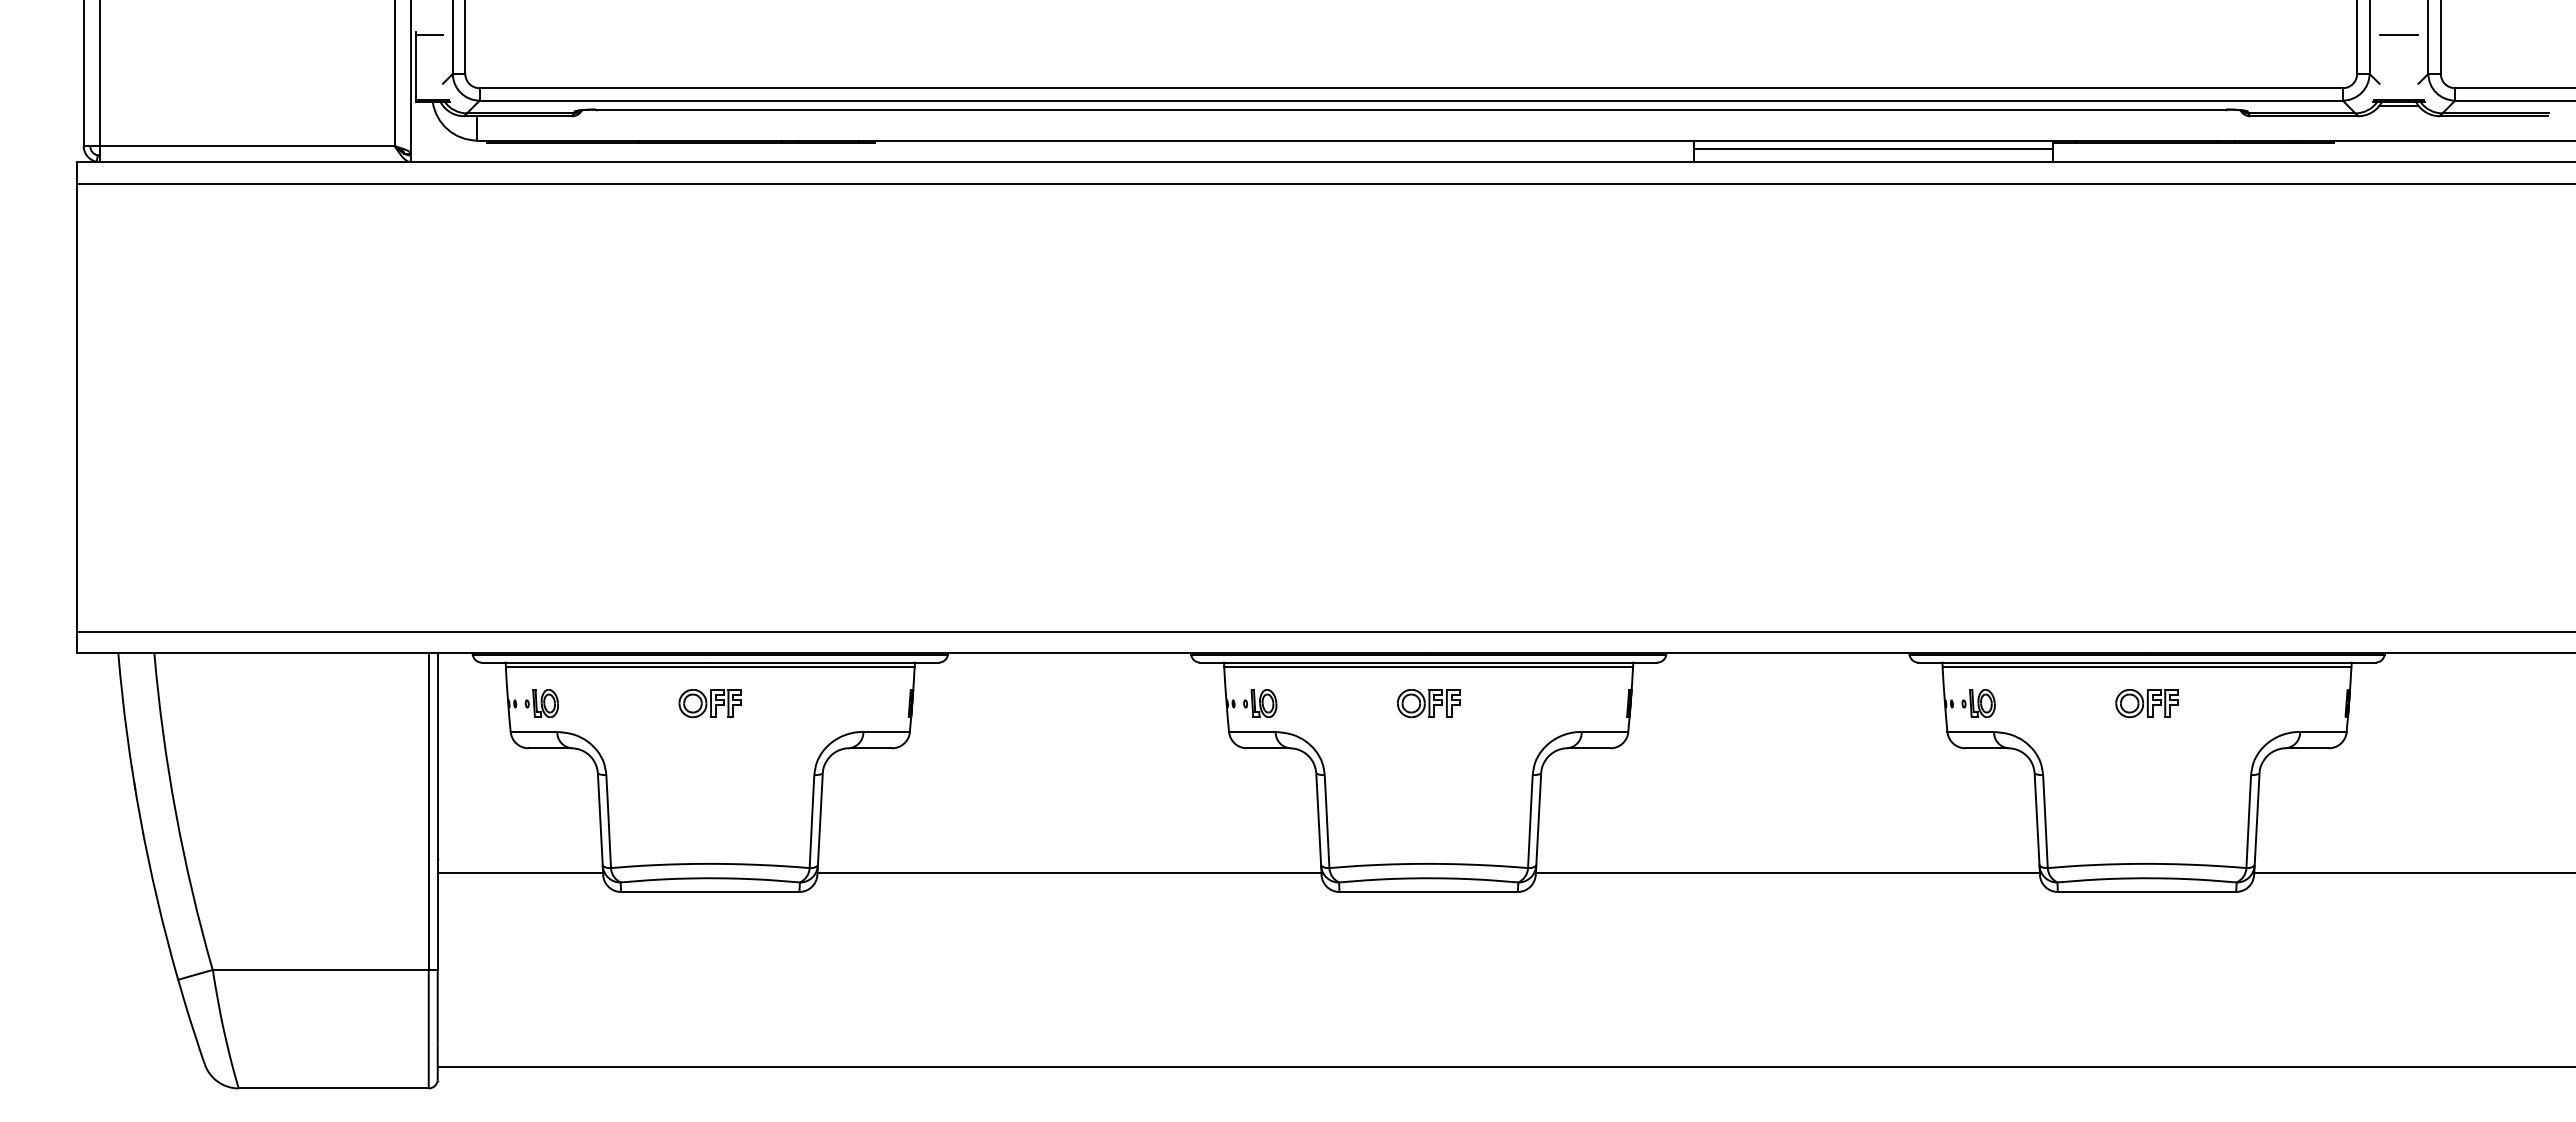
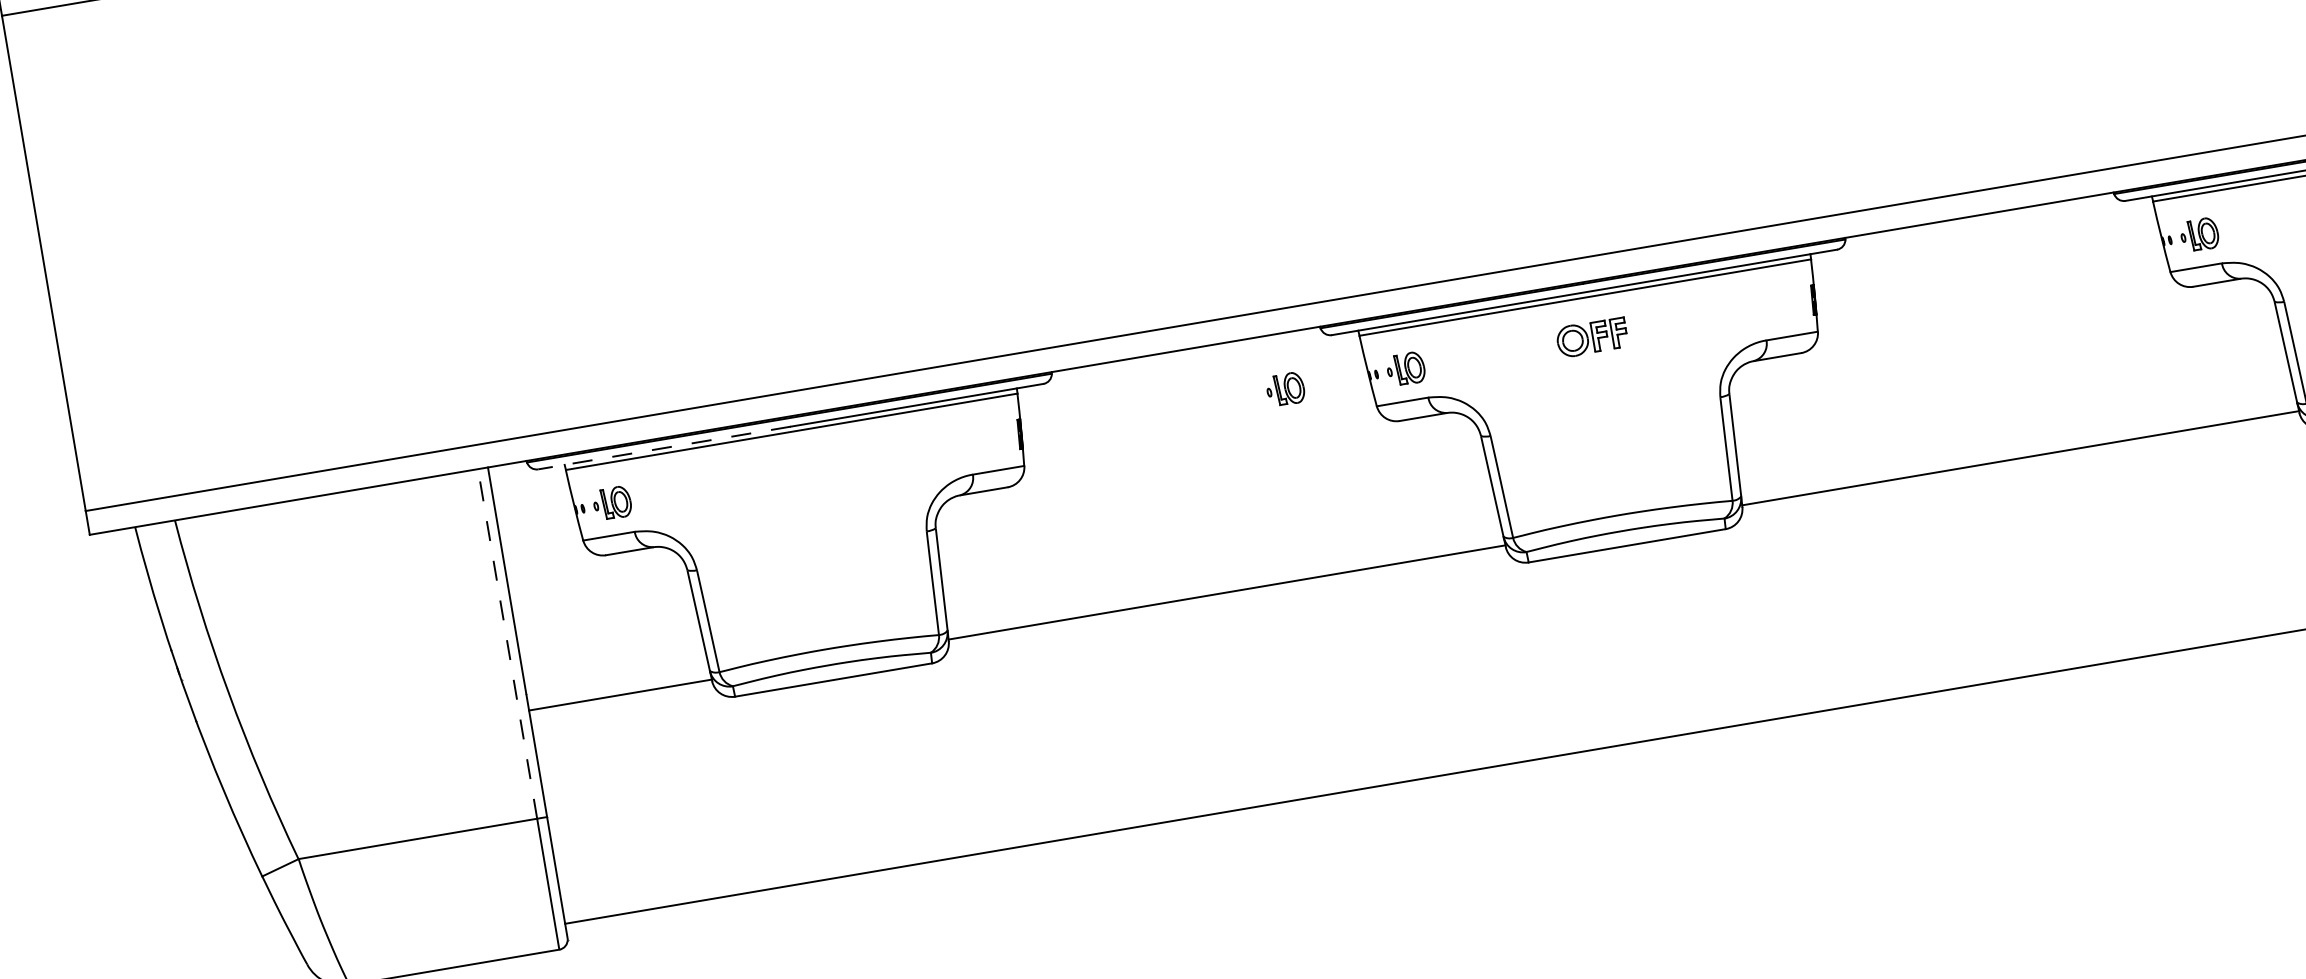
line: (595, 662) -> (663, 447), solid -> dashed
part: (709, 703) -> (797, 471), removed
part: (1151, 703) -> (1285, 389), added
line: (428, 811) -> (507, 643), solid -> dashed

